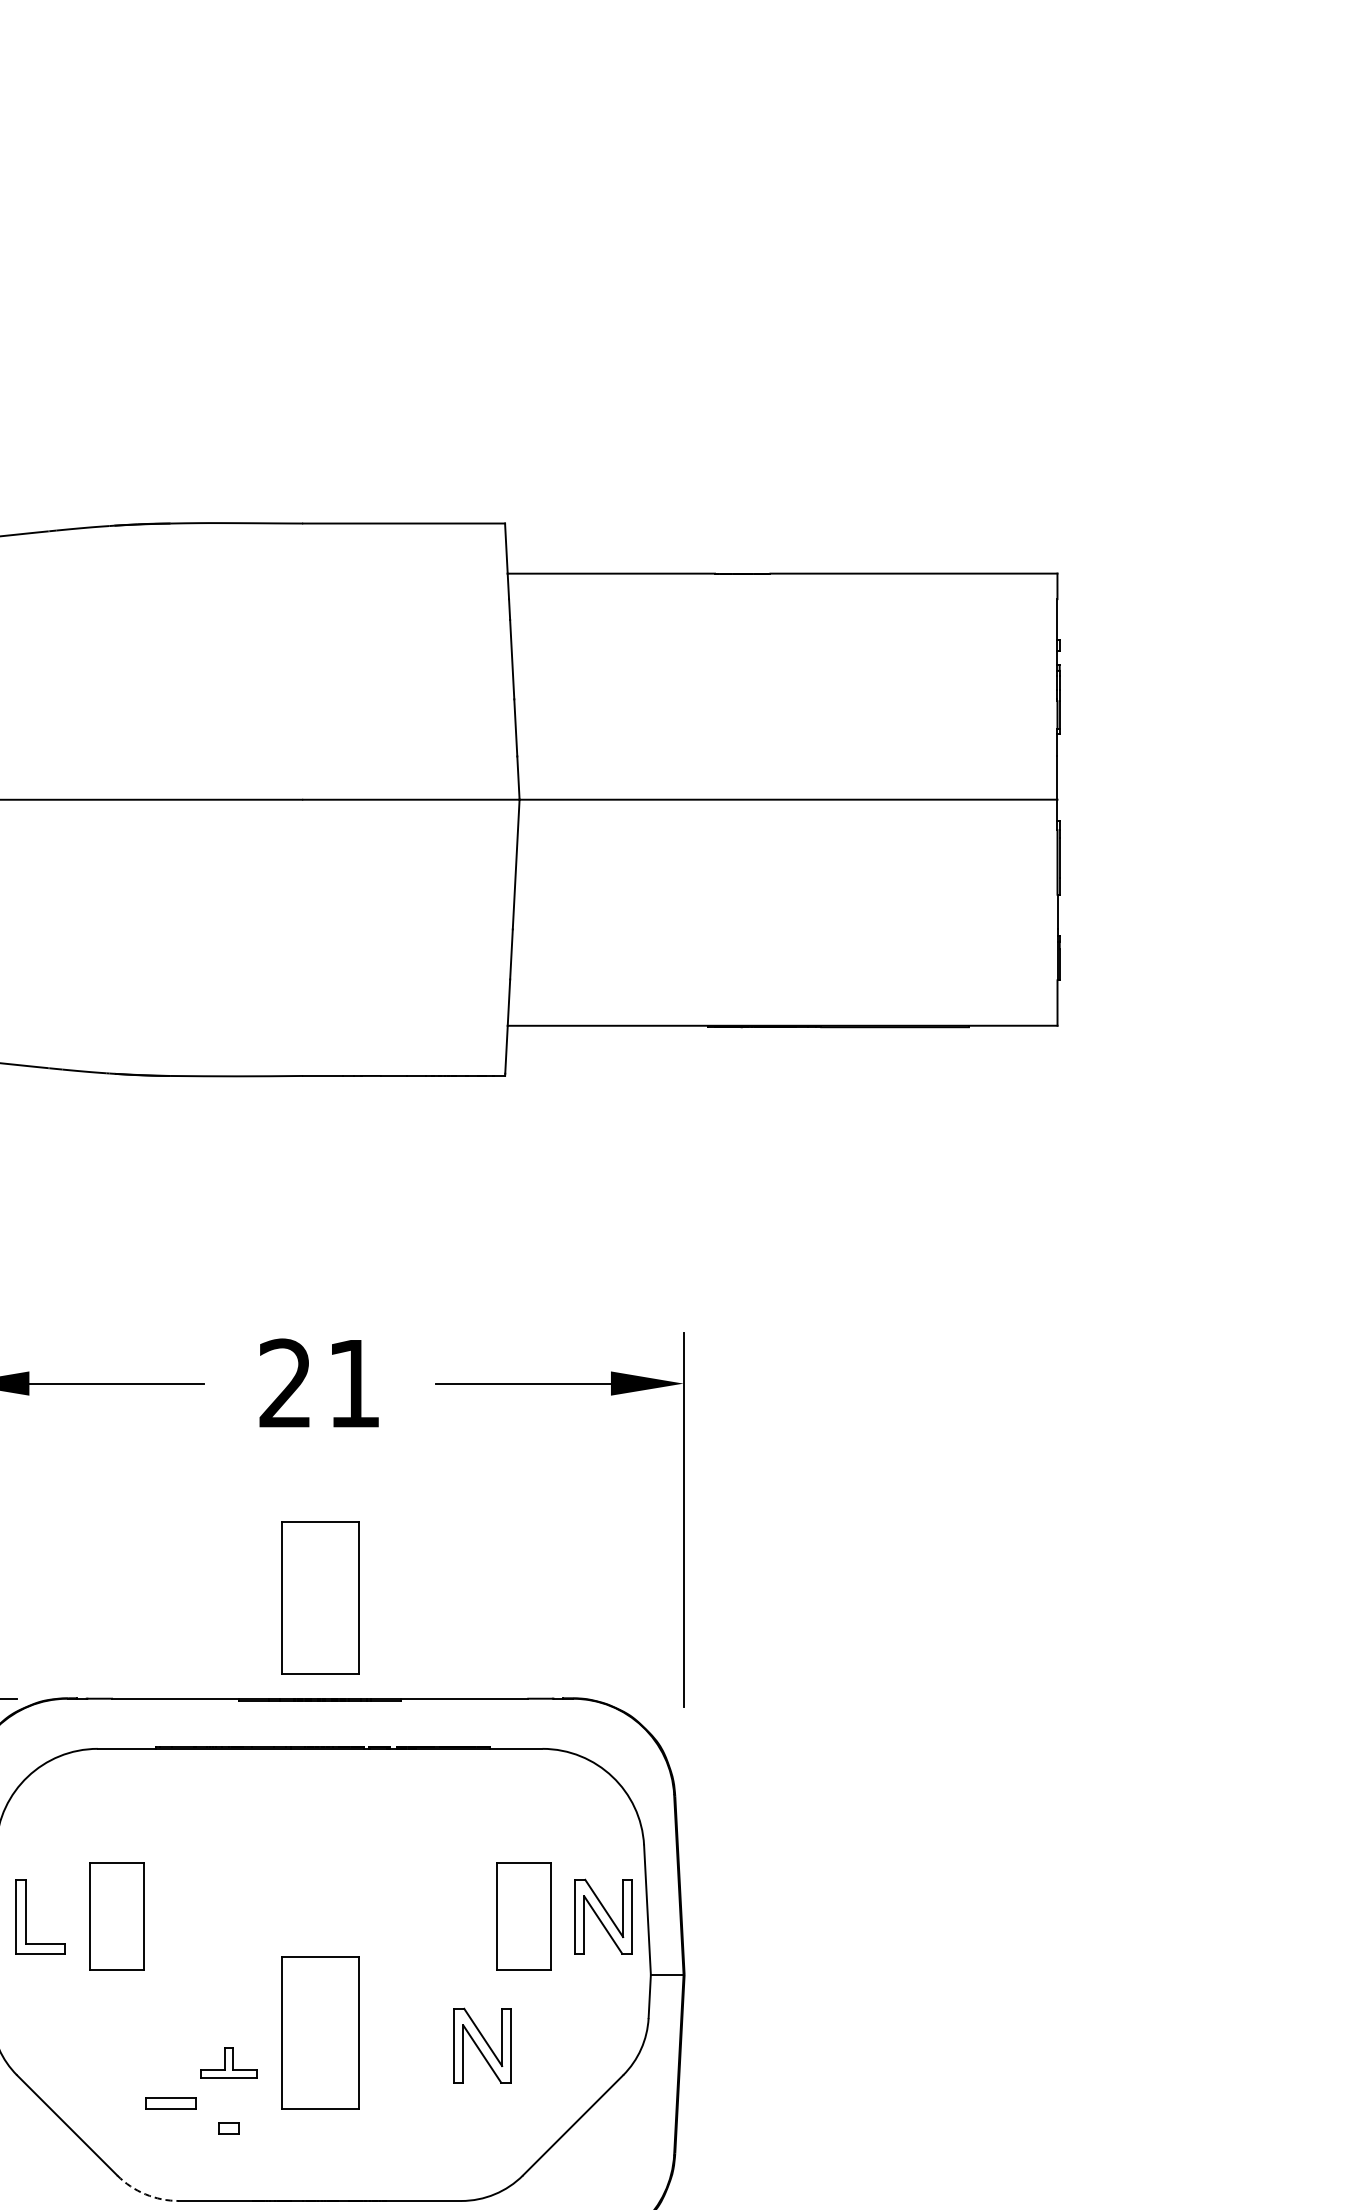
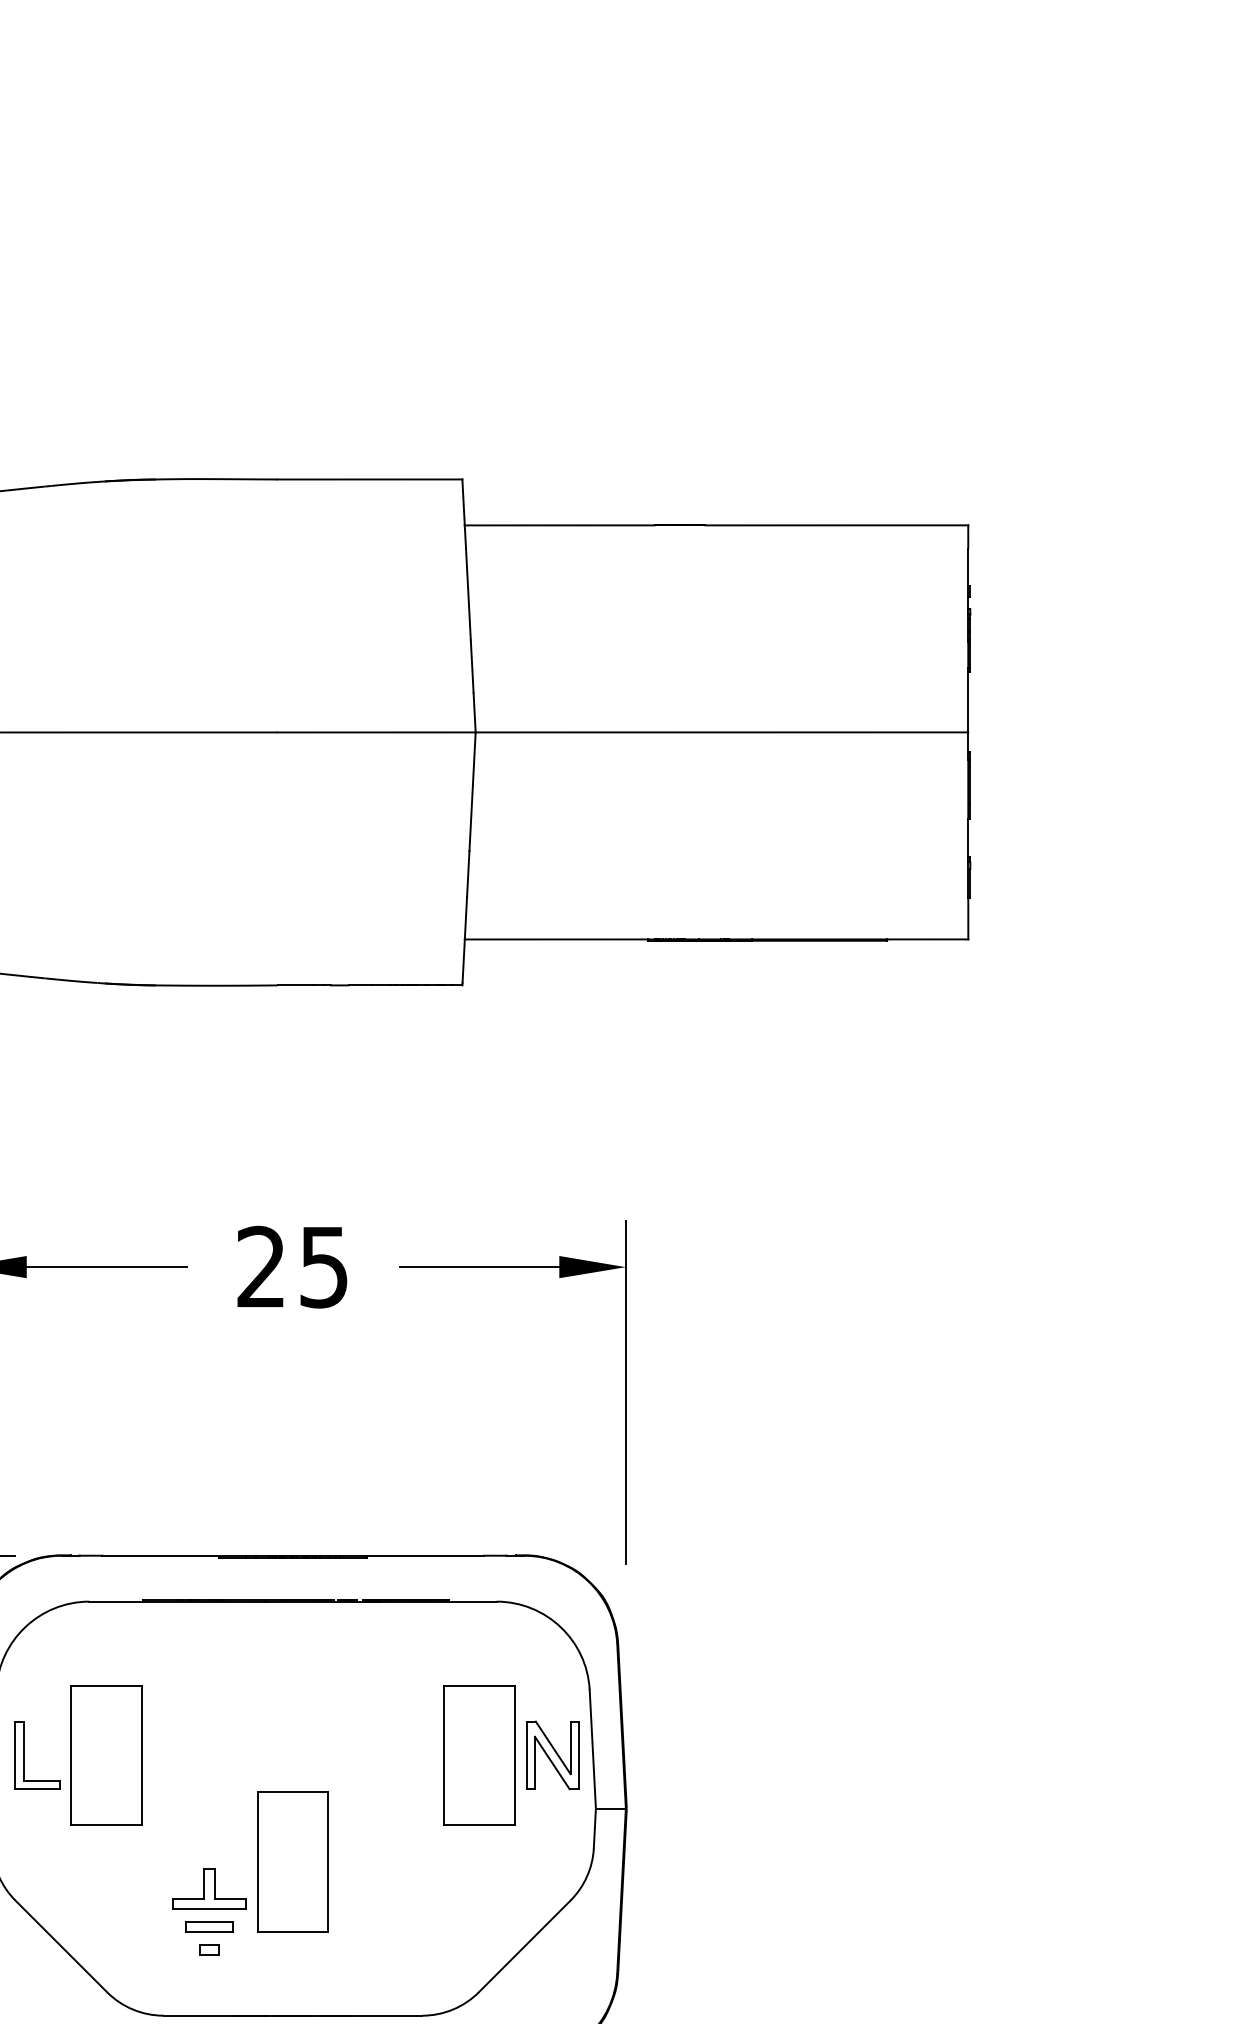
text: (353, 1384) -> (323, 1267), 21 -> 25
part: (320, 1597) -> (293, 1463), removed
part: (116, 1916) -> (106, 1755), size x1.43
part: (523, 1916) -> (479, 1755), size x1.43
part: (482, 2045) -> (441, 1873), removed
part: (228, 2062) -> (209, 1888), size x1.43
part: (170, 2103) -> (209, 1926), moved
arc: (145, 2194) -> (133, 2009), dashed -> solid

